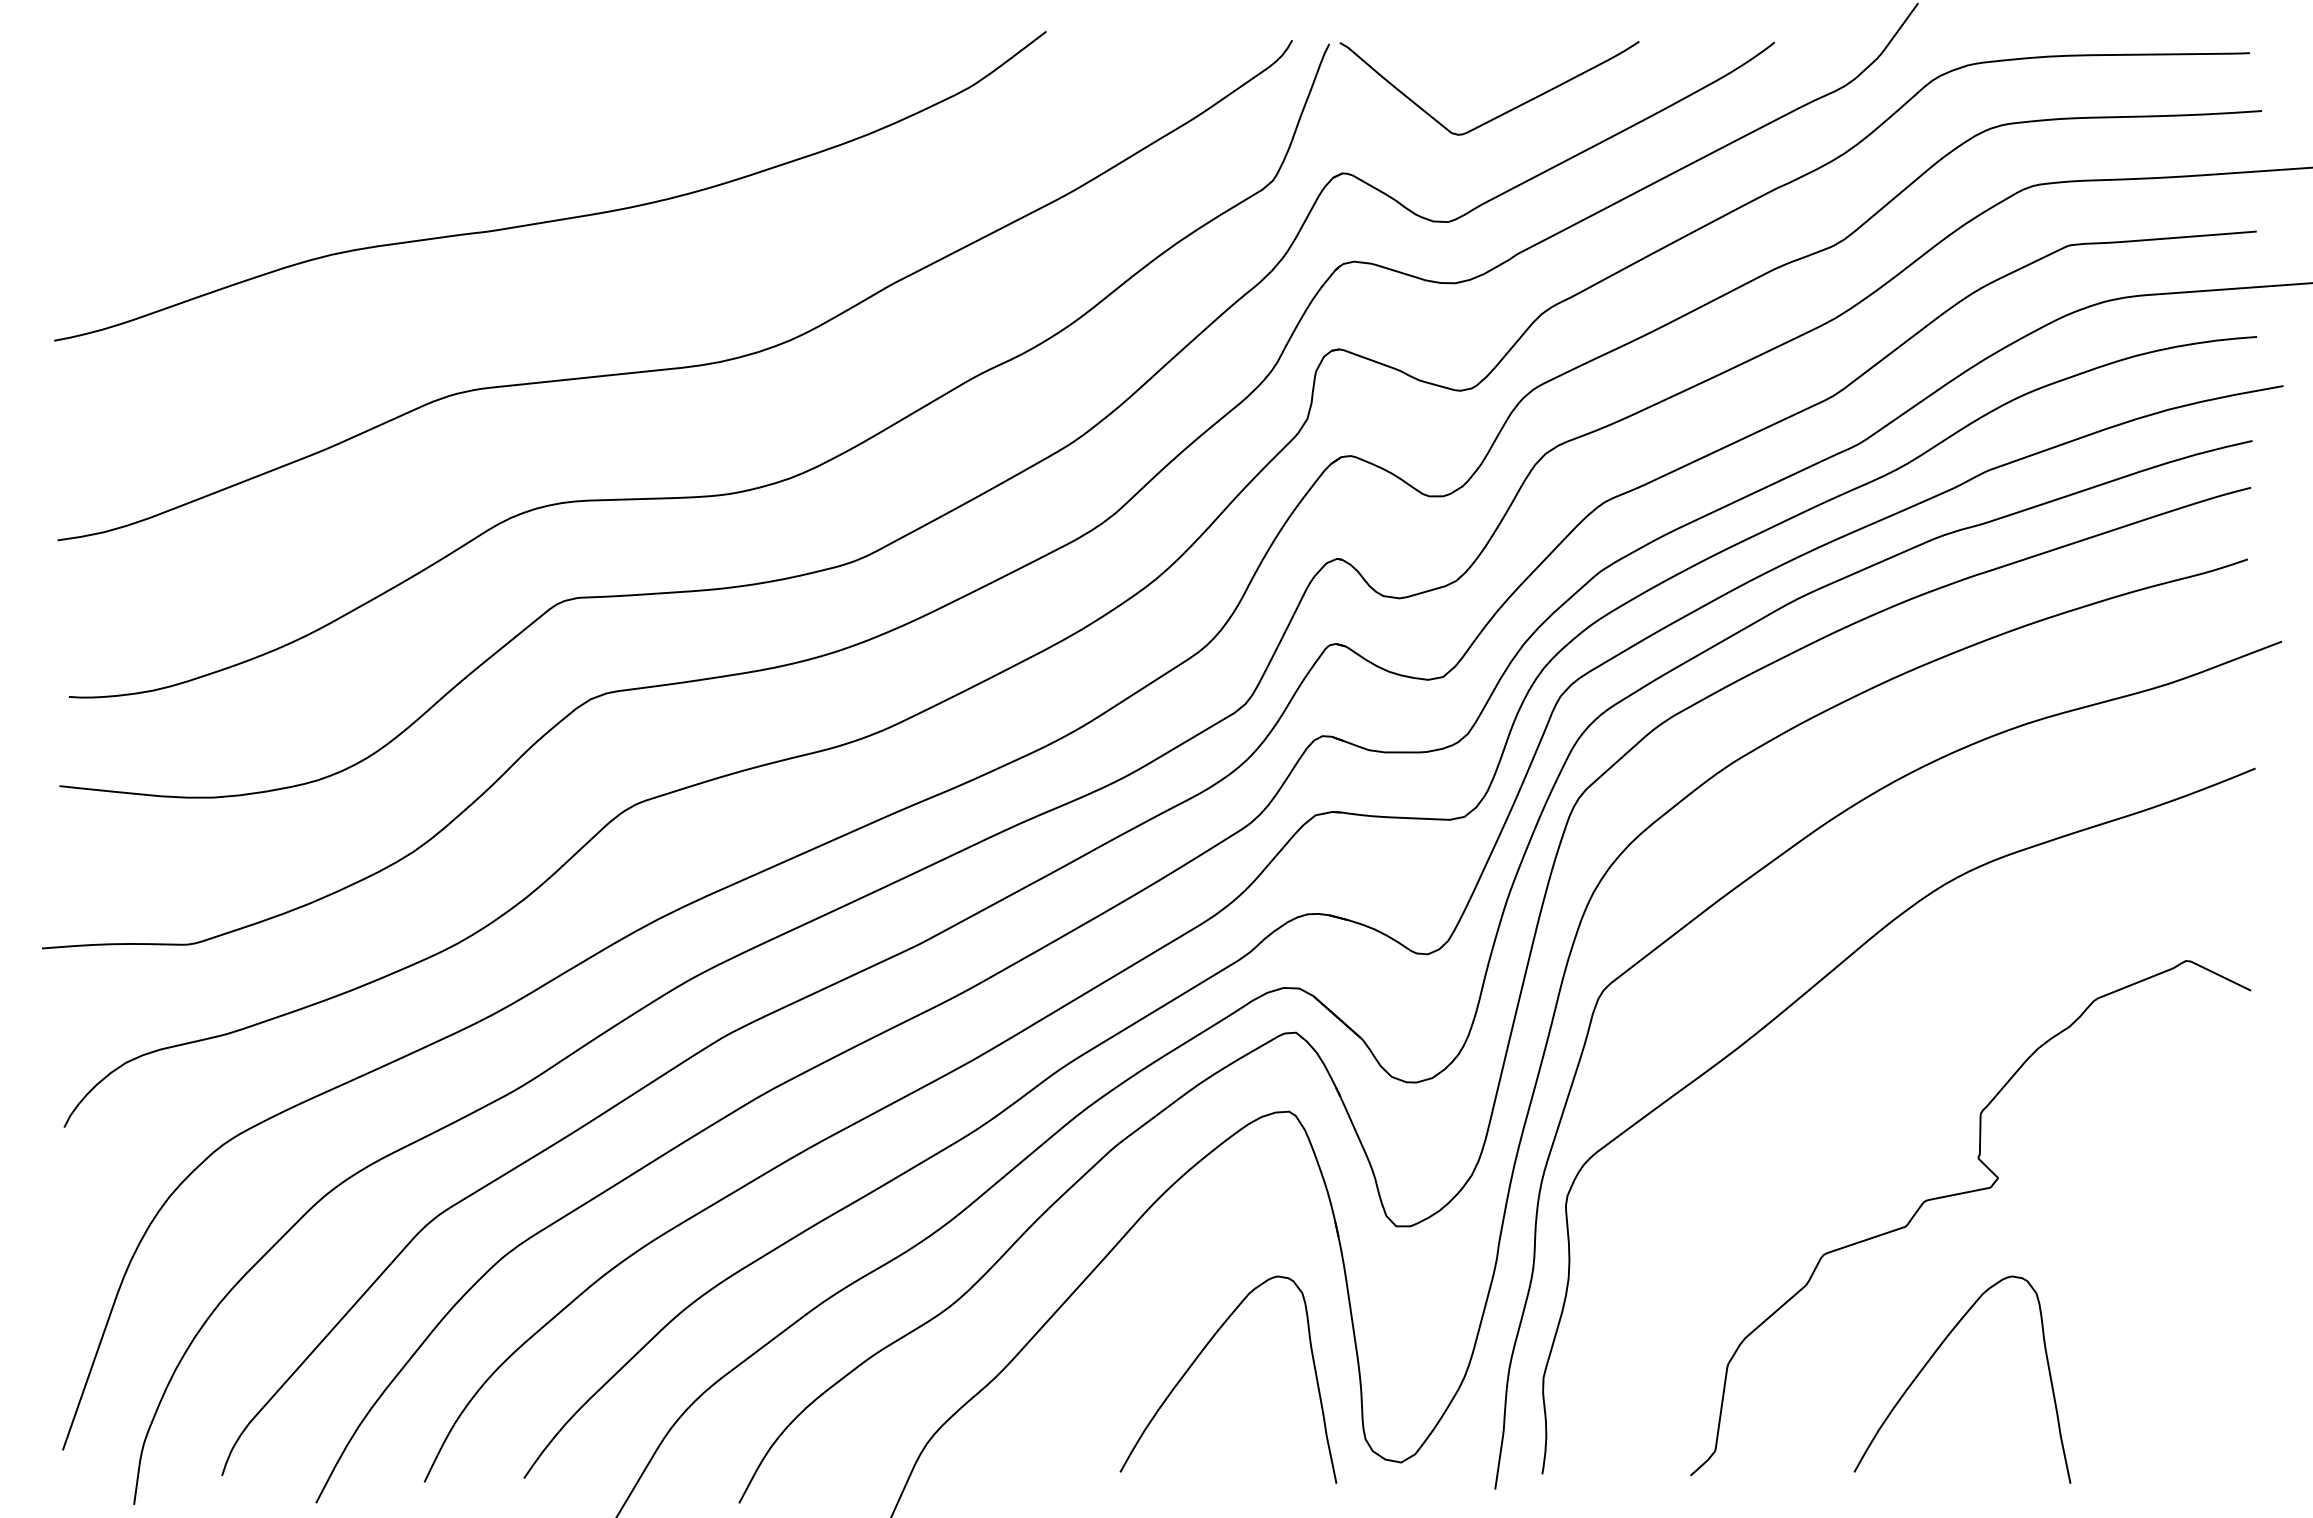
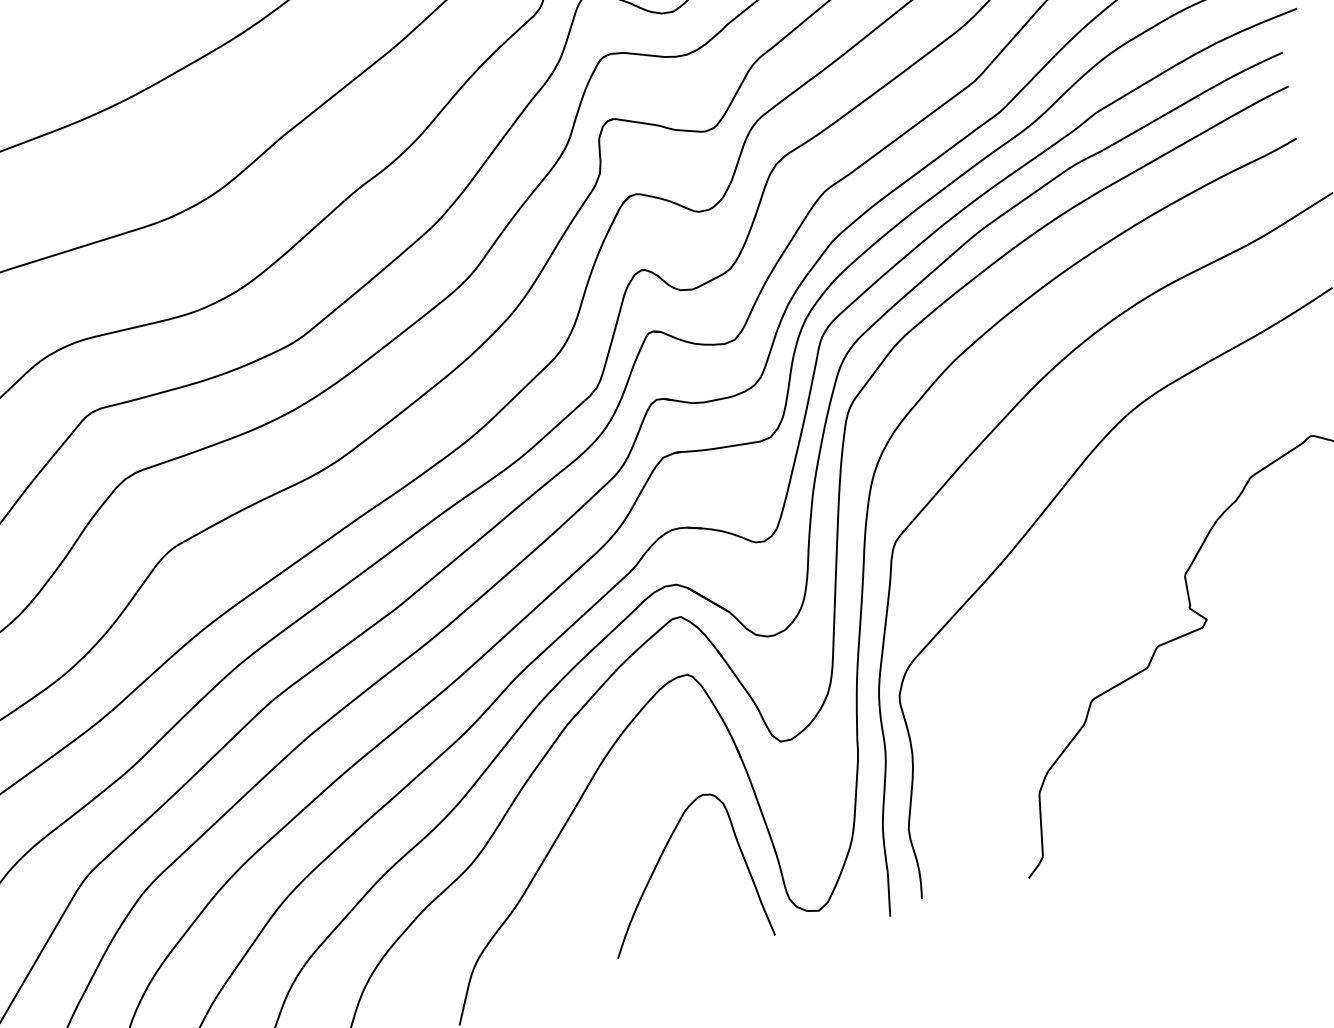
curve: (1933, 1356) -> (1186, 757), removed

